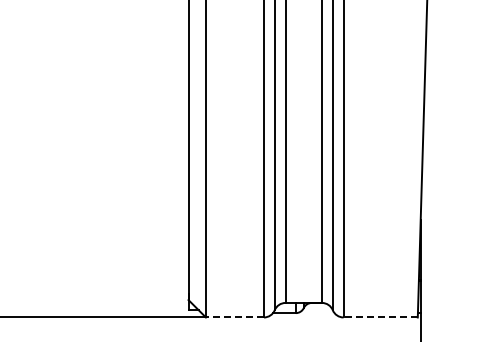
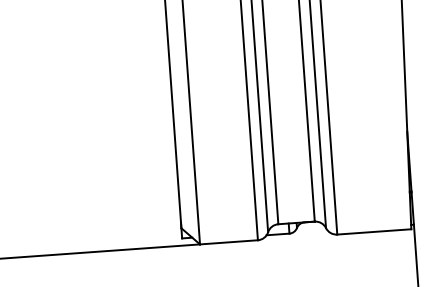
line: (234, 317) -> (228, 242), dashed -> solid
line: (380, 317) -> (374, 231), dashed -> solid

